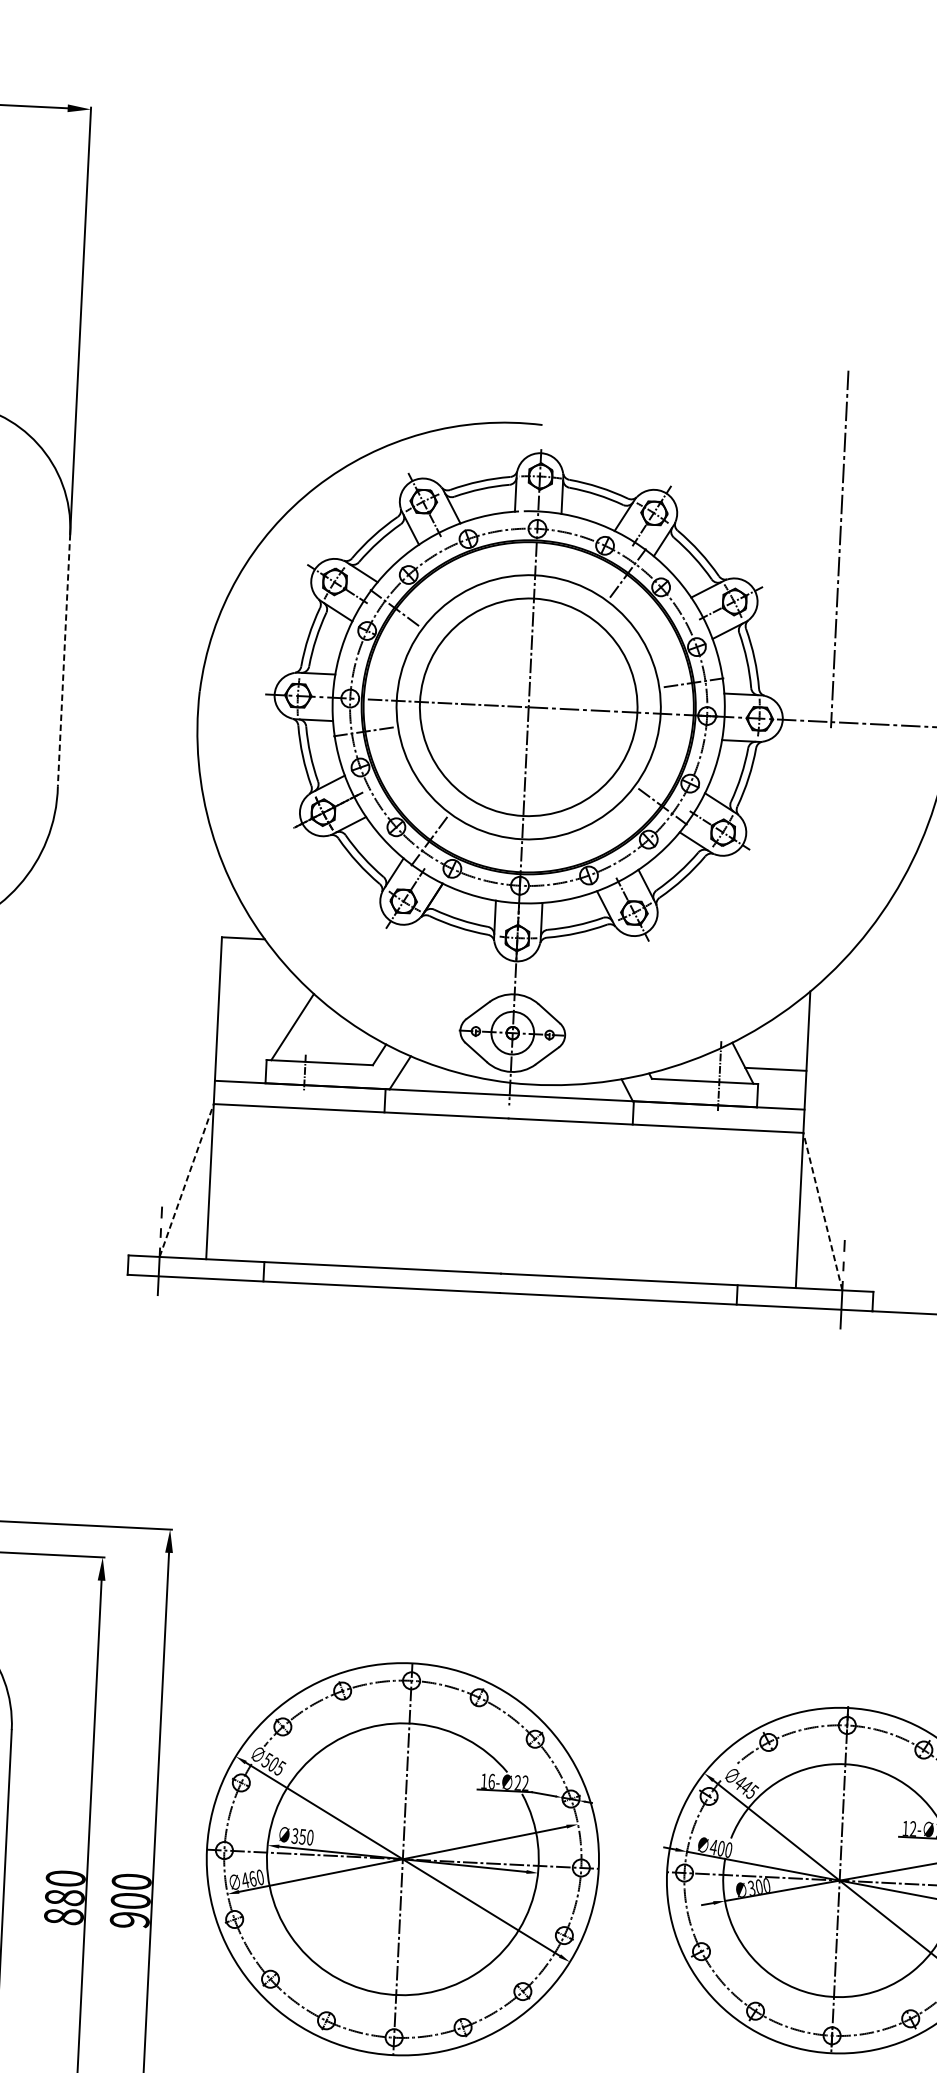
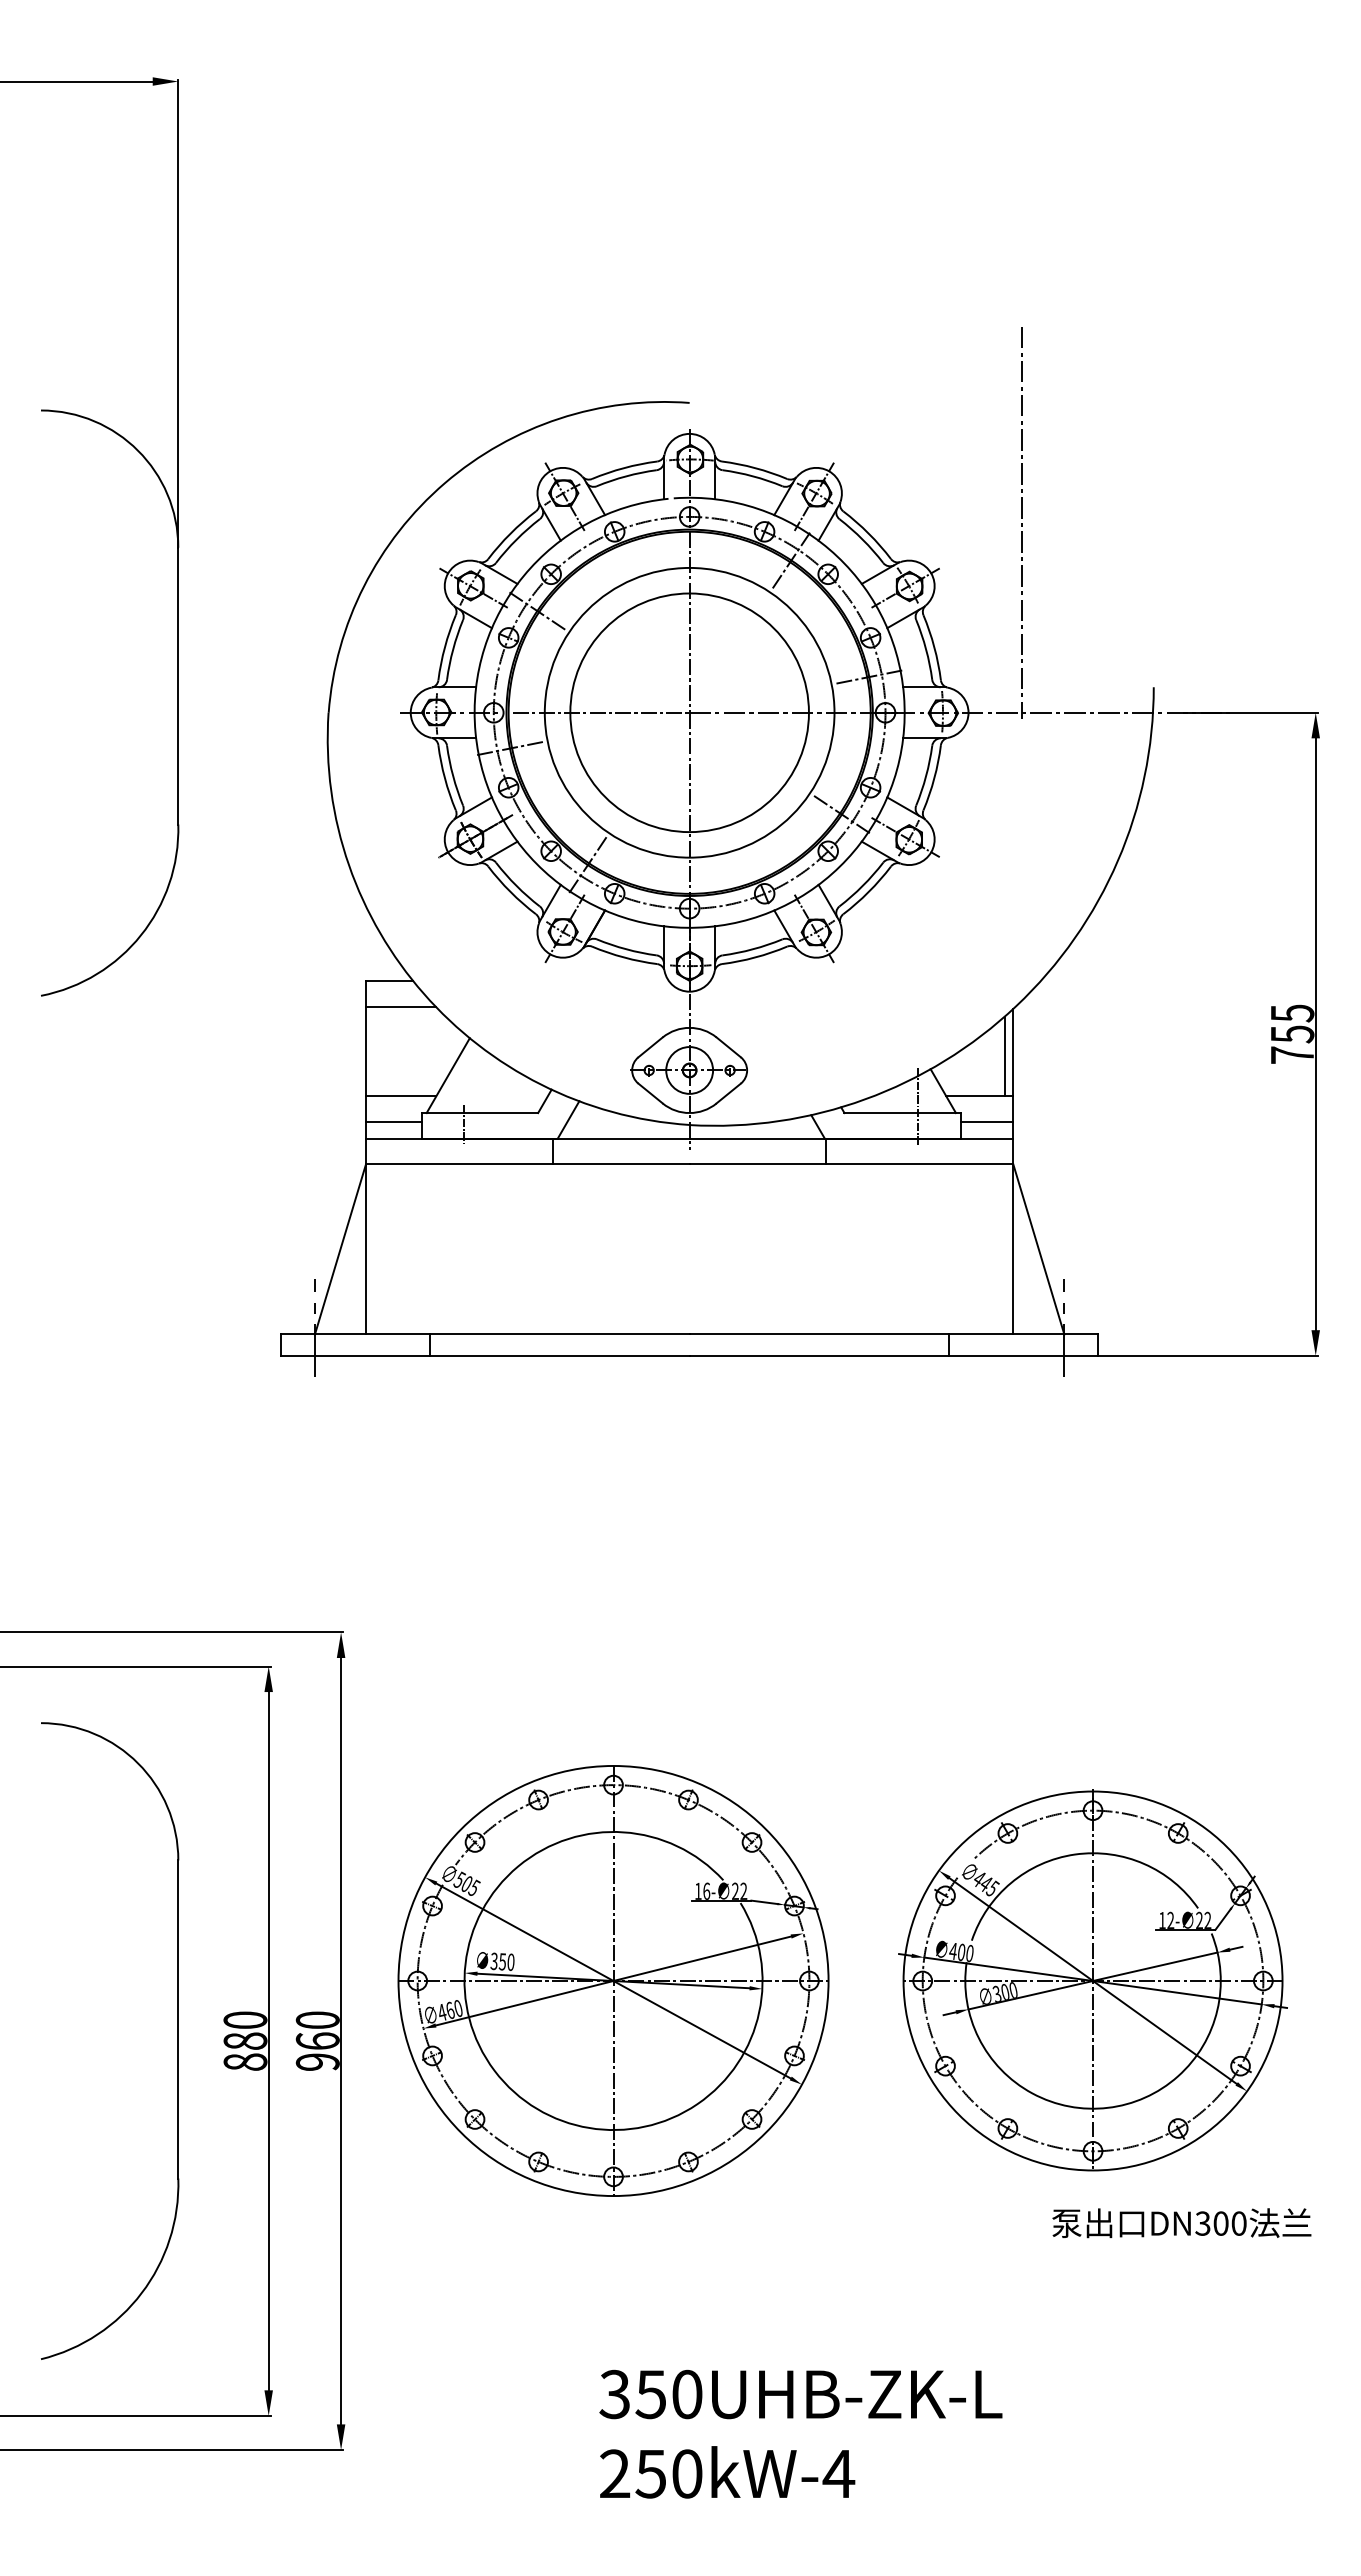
line: (64, 660) -> (178, 686), dashed -> solid
line: (252, 961) -> (400, 1006), added
line: (800, 1034) -> (1004, 1056), added
line: (249, 1044) -> (401, 1096), added
line: (240, 1066) -> (393, 1121), added
line: (780, 1092) -> (986, 1121), added
line: (186, 1180) -> (340, 1249), dashed -> solid
line: (822, 1211) -> (1038, 1249), dashed -> solid
text: (130, 1900) -> (317, 2040), 900 -> 960

